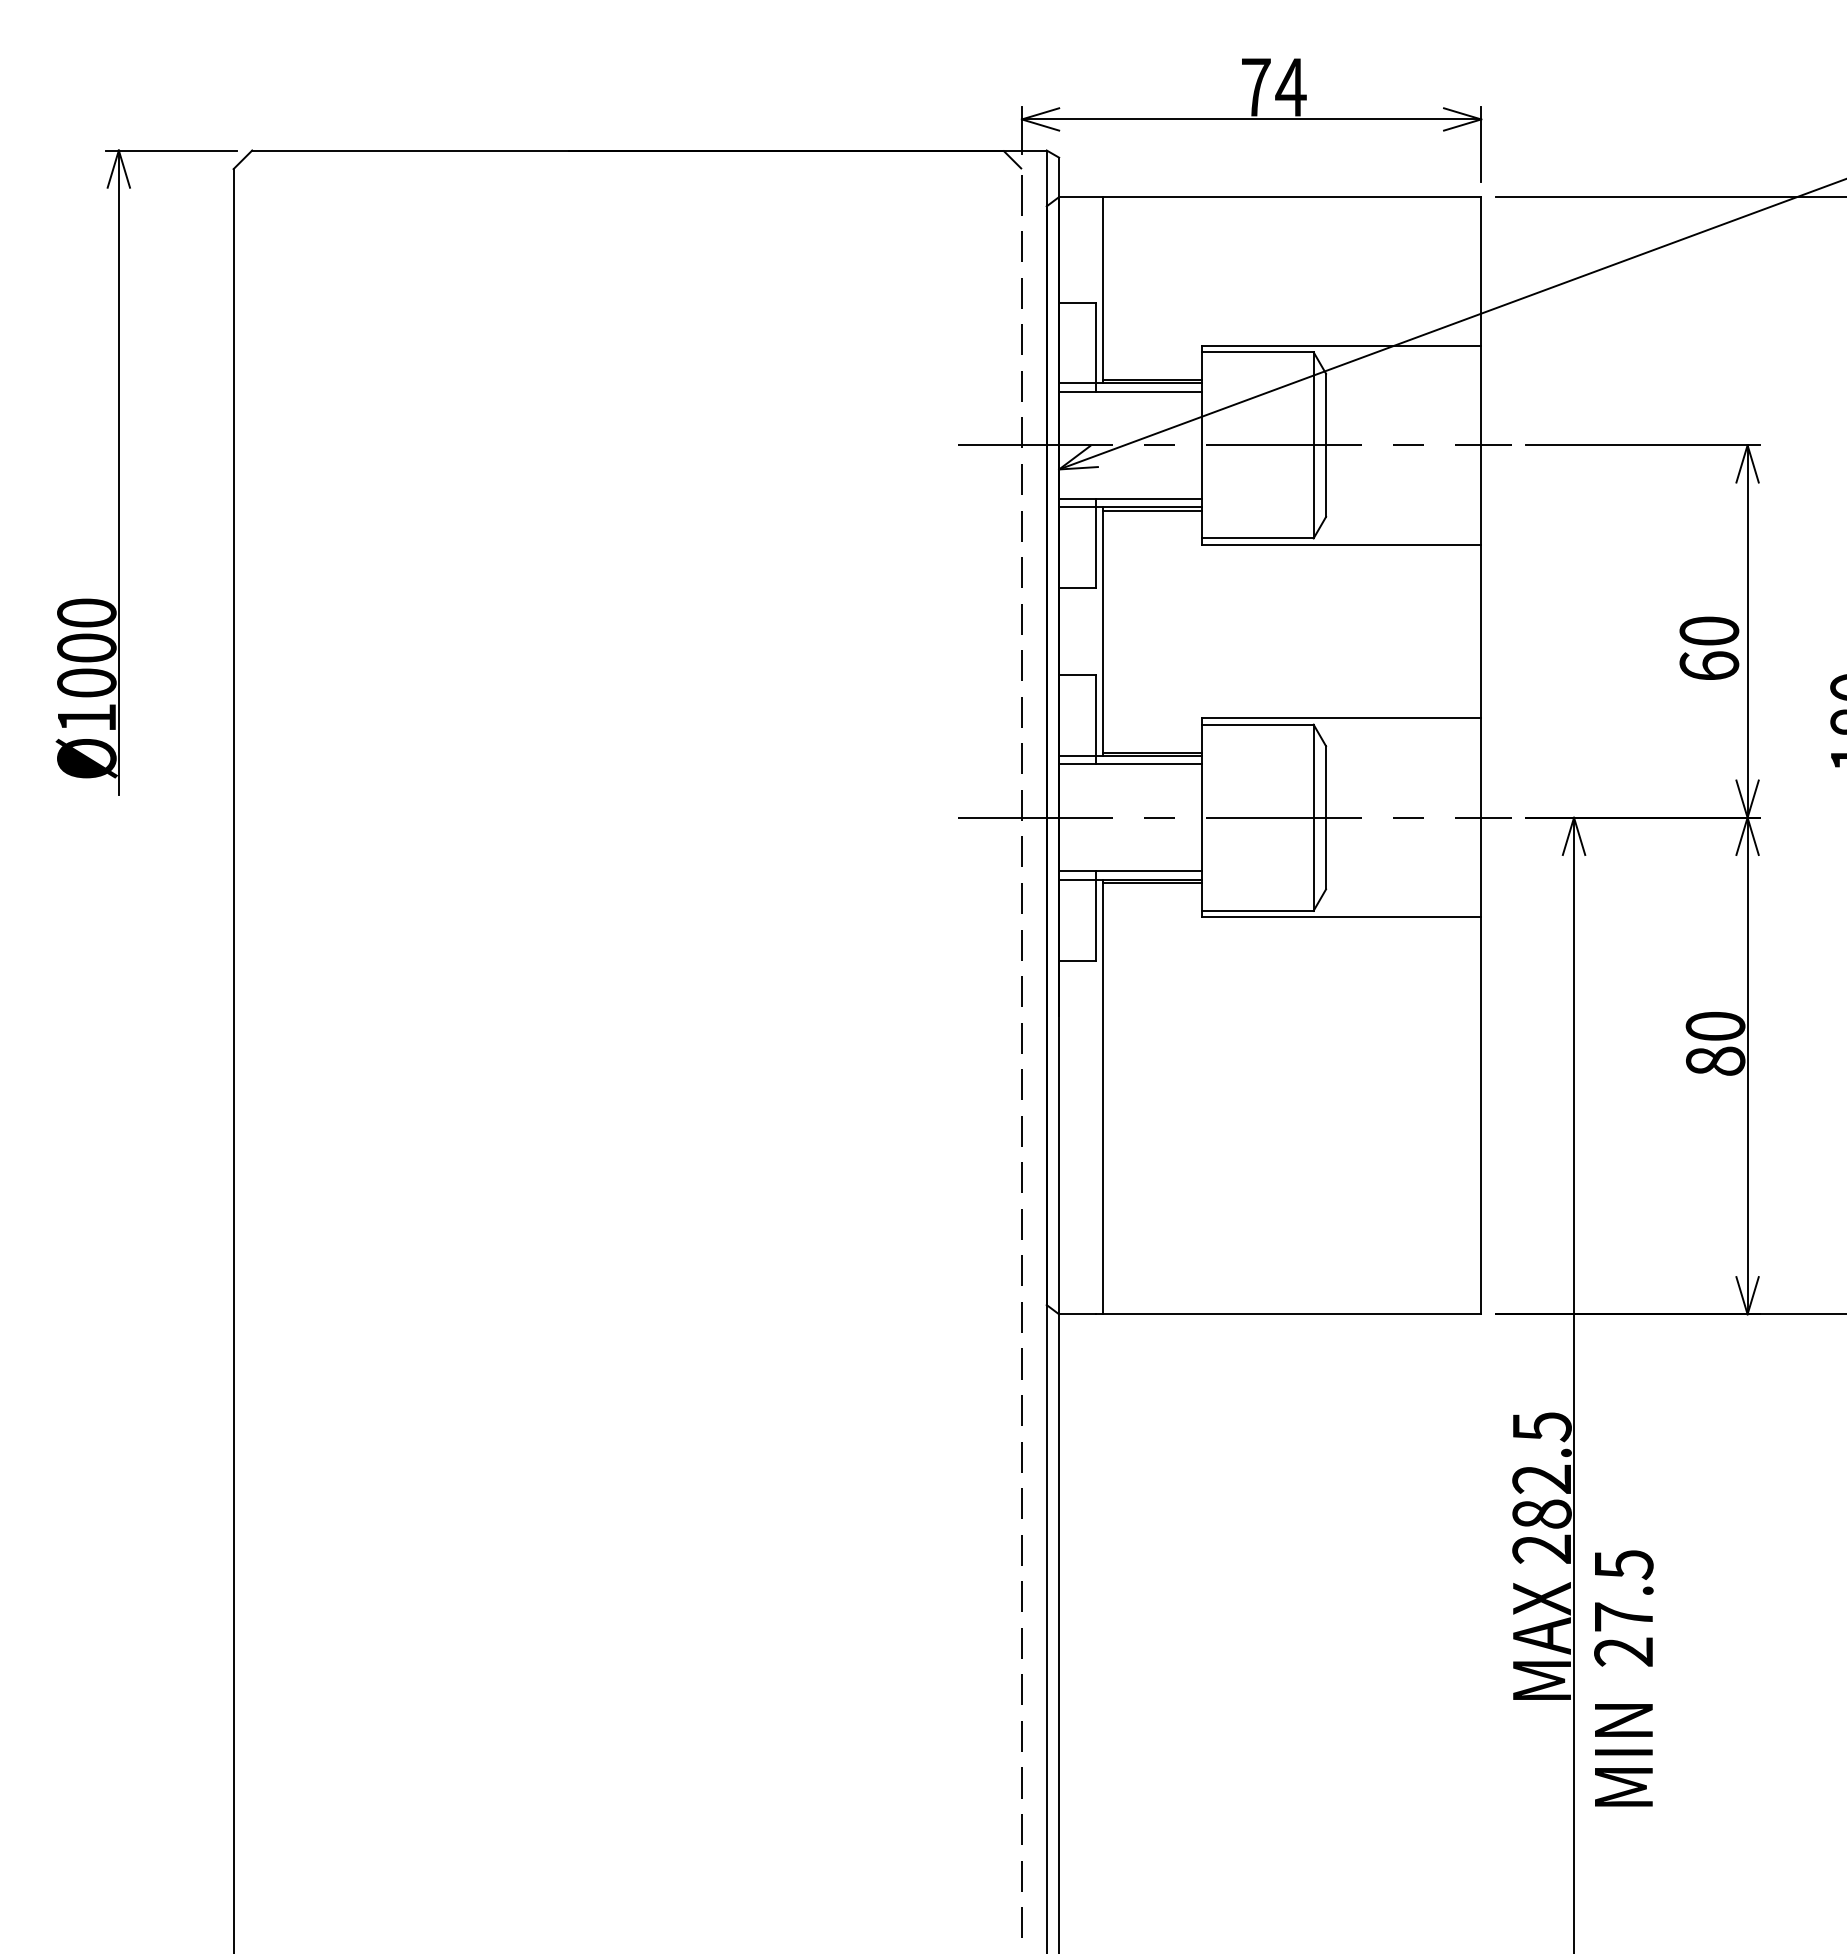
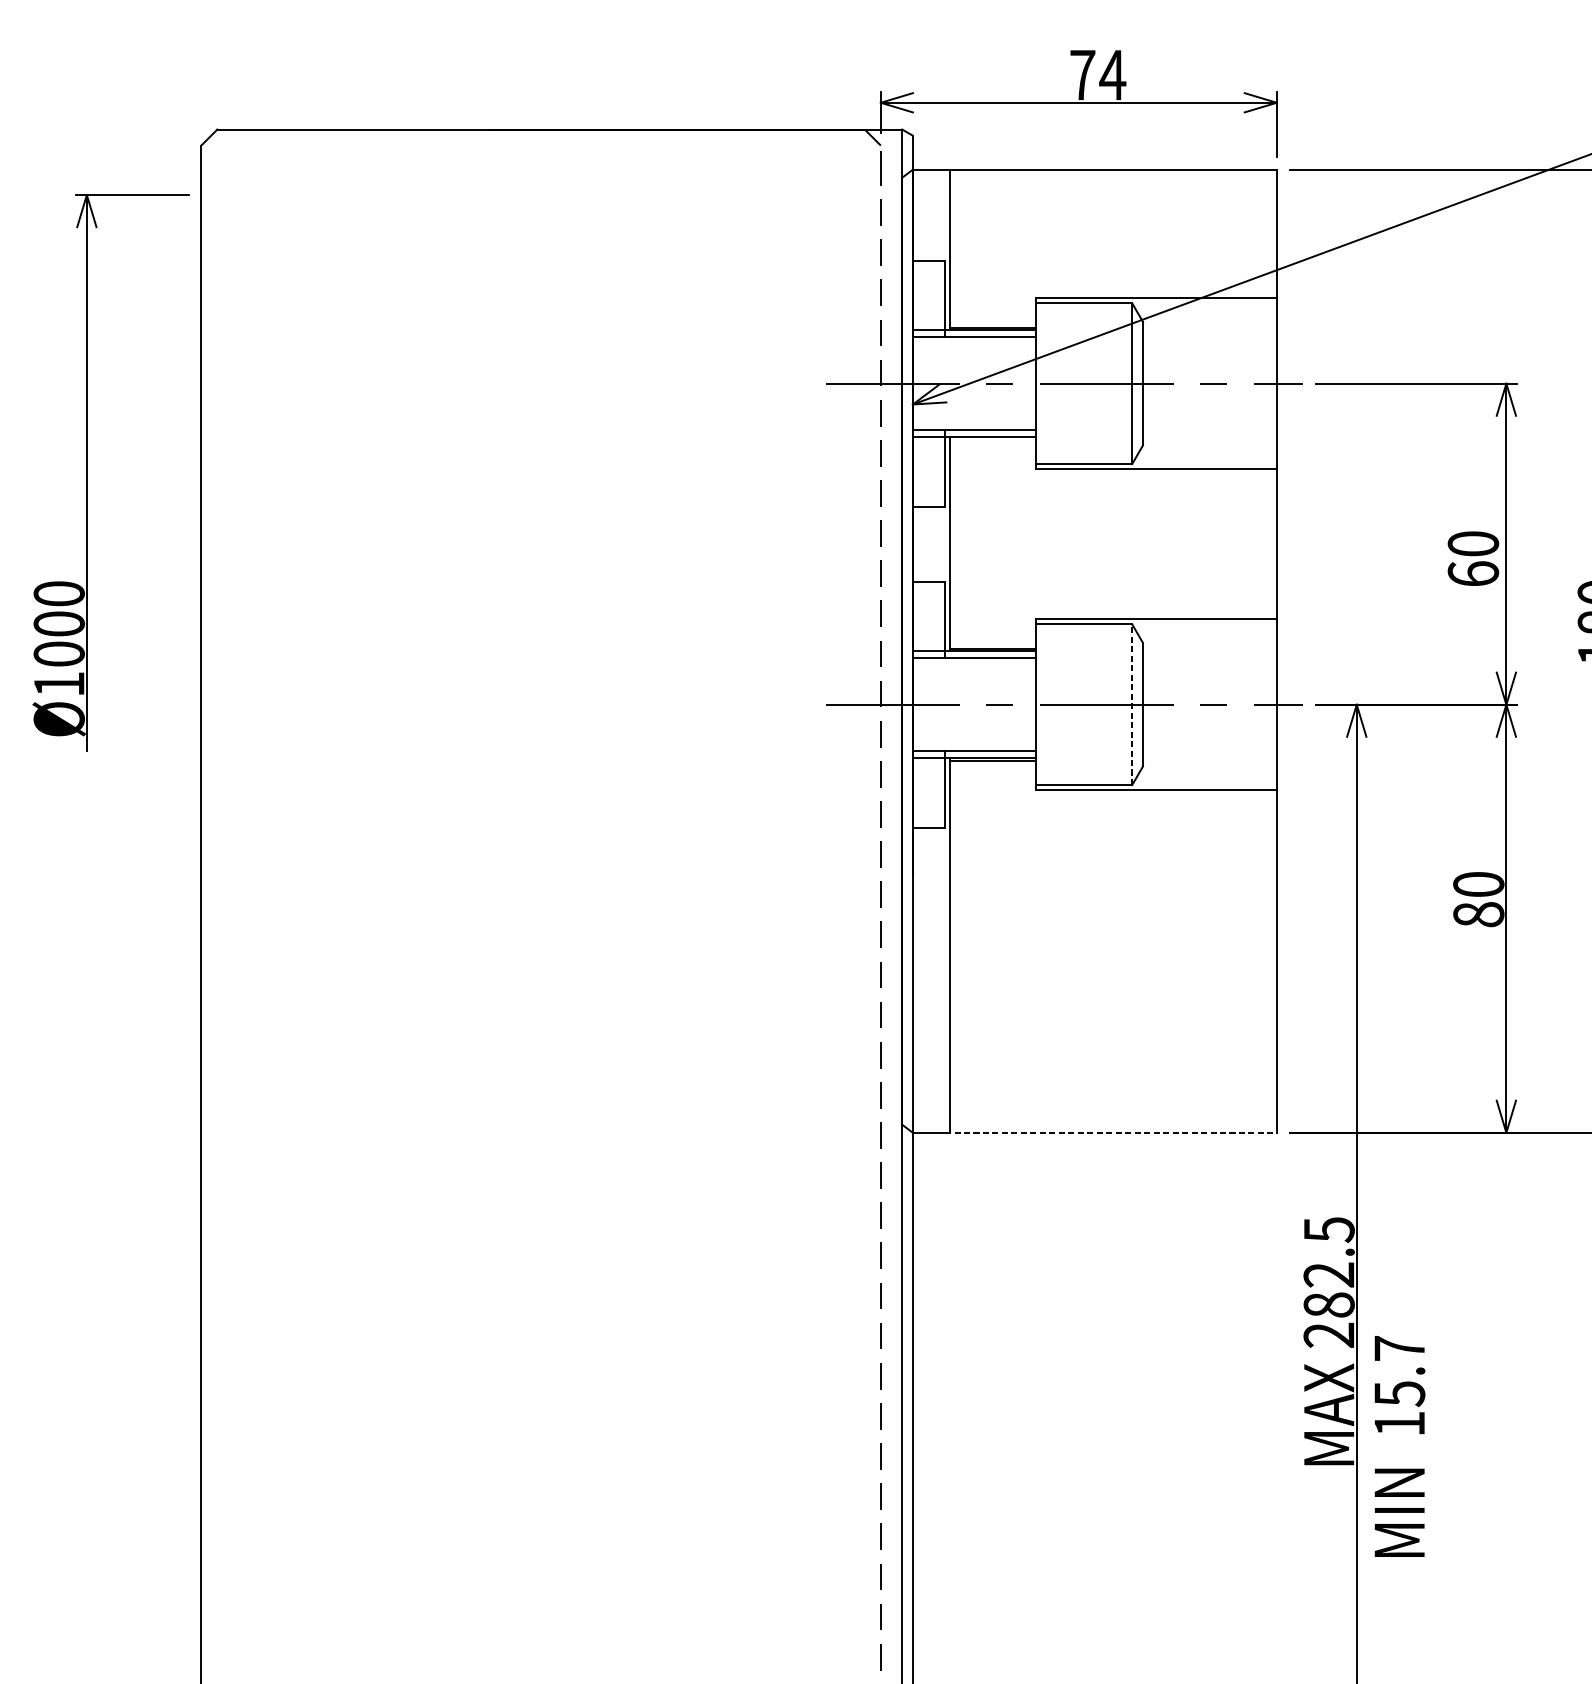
part: (119, 472) -> (87, 472), moved
line: (1151, 510) -> (992, 439), removed
line: (1313, 817) -> (1132, 704), solid -> dashed
line: (1289, 1314) -> (1111, 1132), solid -> dashed
text: (1623, 1608) -> (1399, 1386), 27.5 -> 15.7

